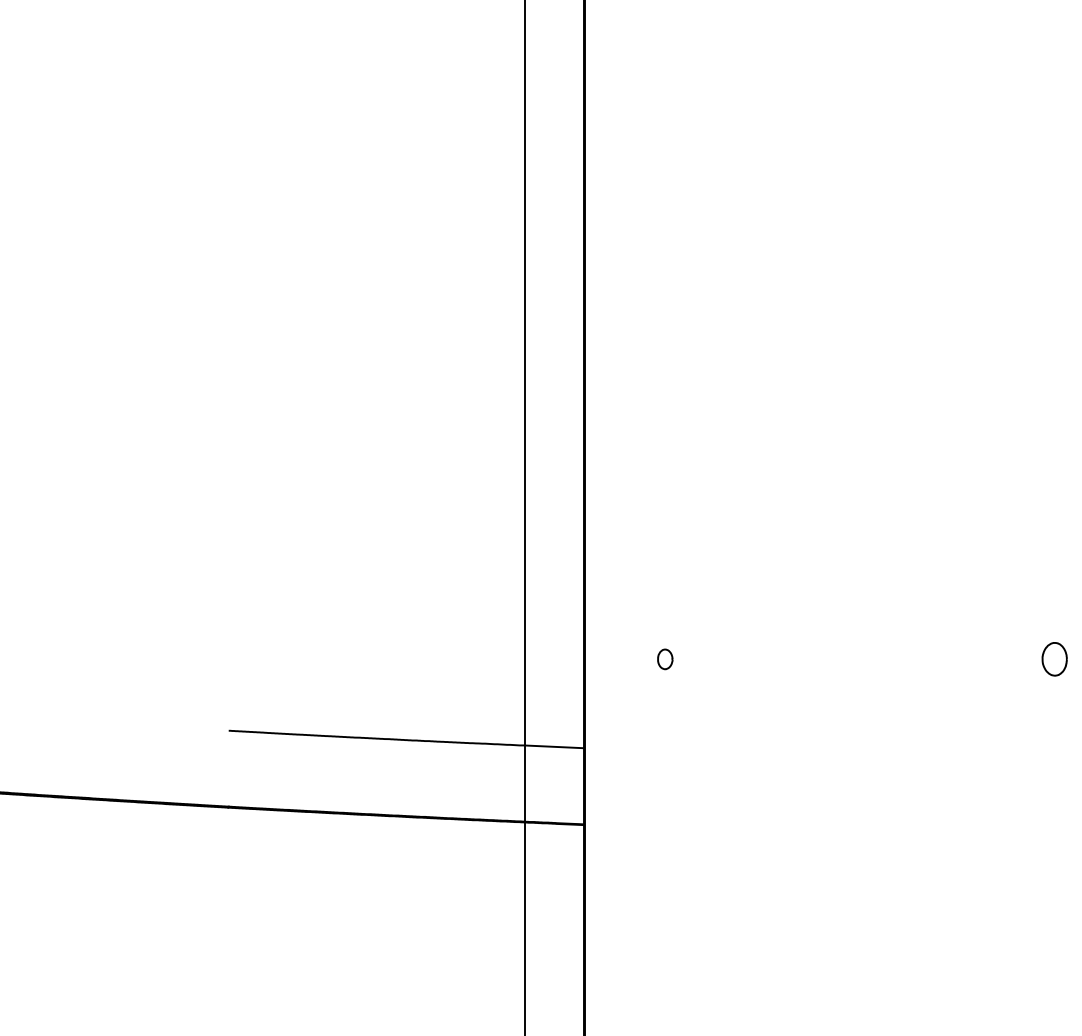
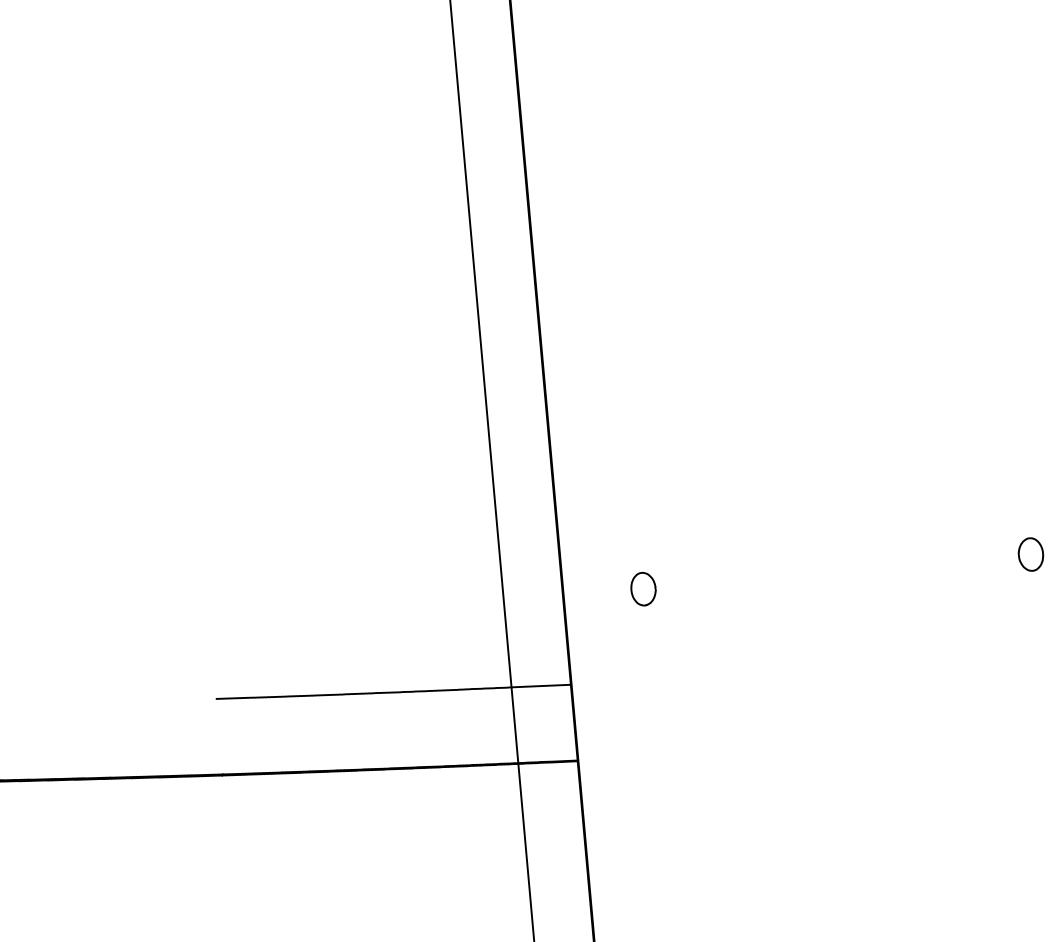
part: (665, 659) -> (643, 589), size x1.67

